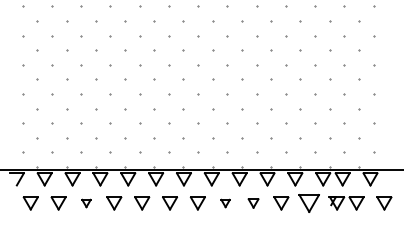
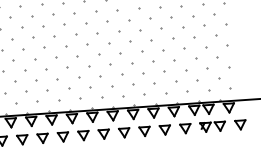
part: (86, 203) -> (22, 139), size x1.67
part: (225, 203) -> (124, 132), size x1.67
part: (253, 203) -> (144, 131), size x1.43
part: (309, 203) -> (185, 128), size x0.71

